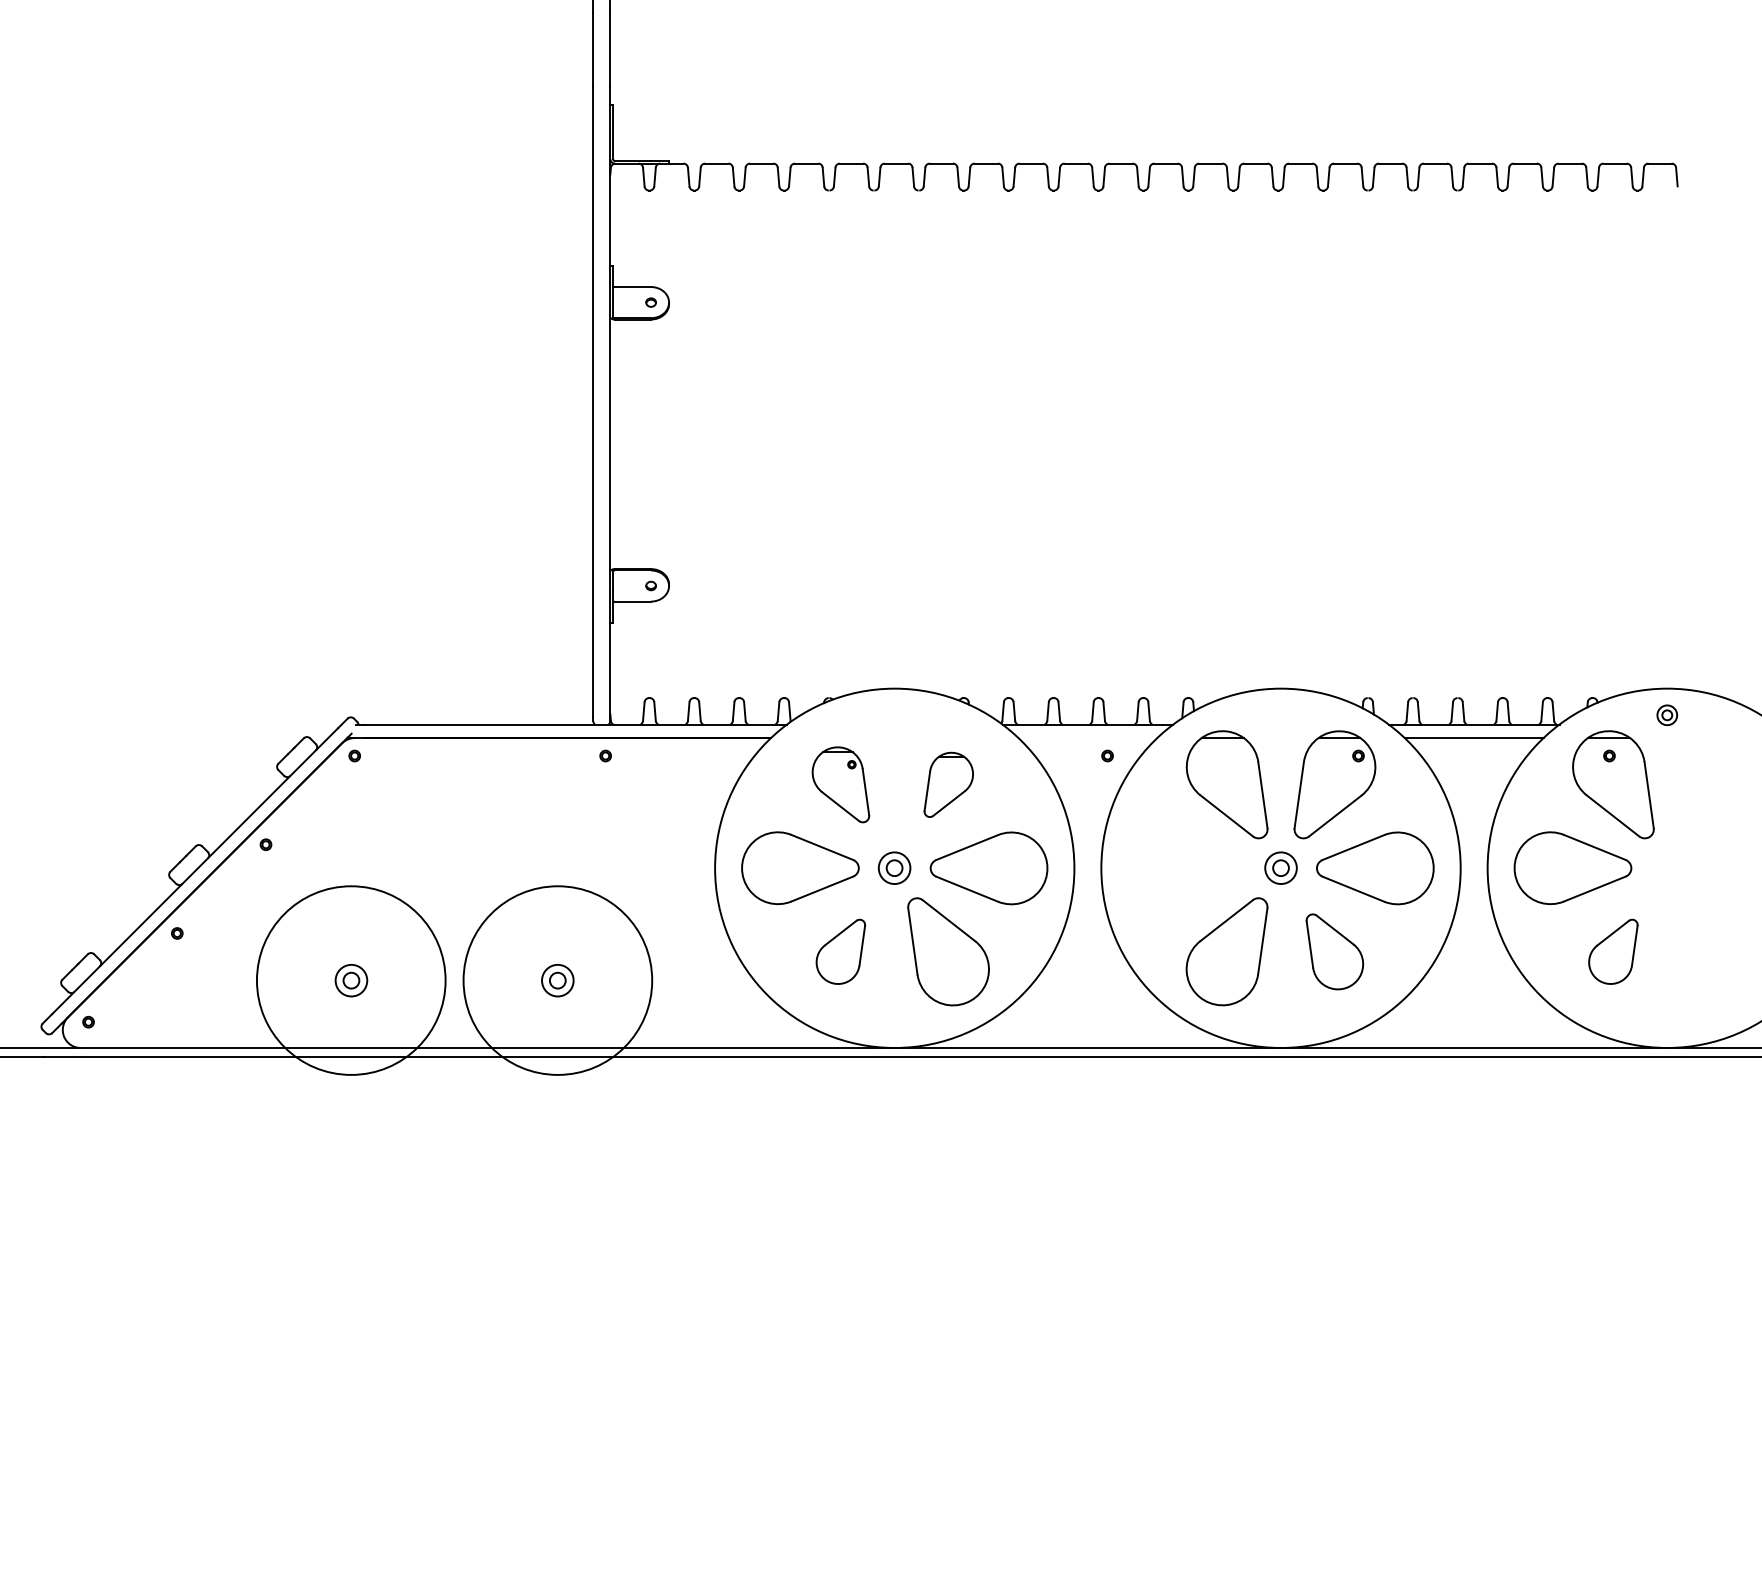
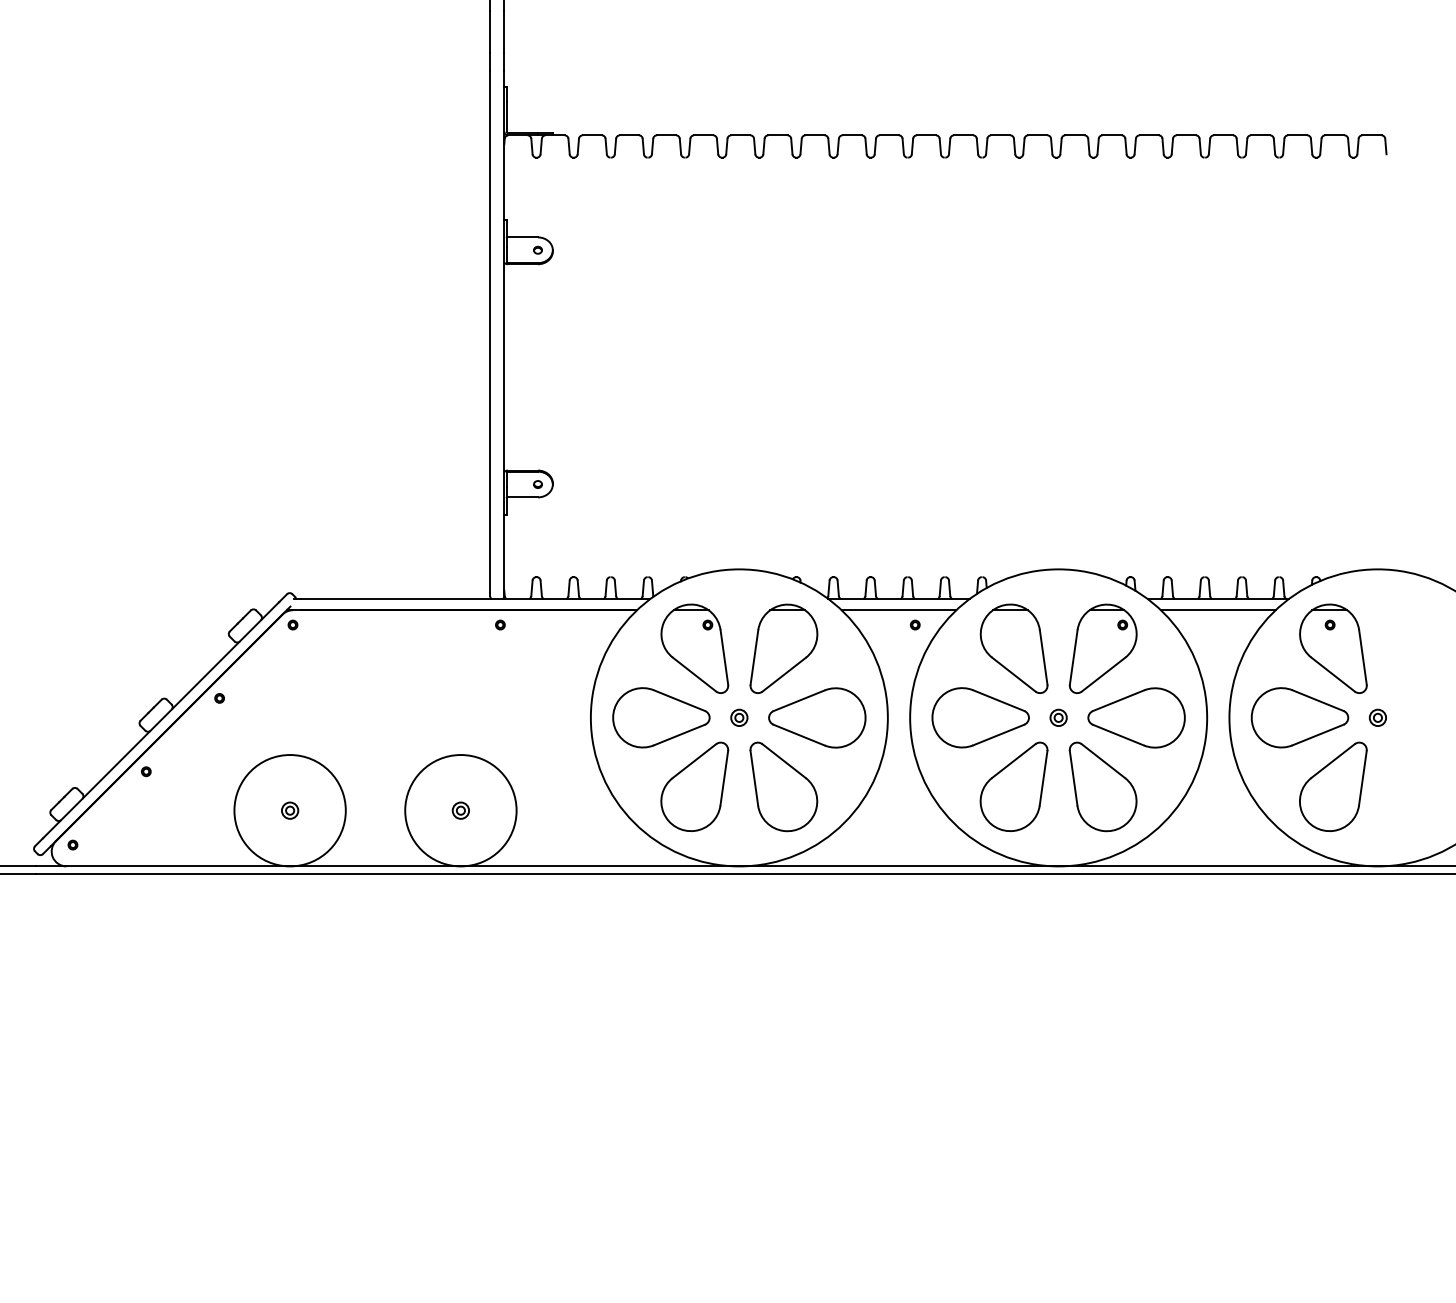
part: (1667, 715) -> (1378, 718), moved
line: (1087, 738) -> (898, 610), added
part: (840, 784) -> (694, 648), size x1.43
part: (948, 784) -> (783, 648), size x1.67
part: (894, 868) -> (739, 718), size x0.62
part: (1186, 868) -> (980, 718), added
part: (1280, 868) -> (1058, 718), size x0.62
part: (840, 951) -> (694, 786), size x1.67
part: (1334, 951) -> (1102, 786), size x1.43
part: (1613, 951) -> (1333, 786), size x1.67
circle: (350, 980) -> (289, 810), size x0.71
part: (350, 980) -> (289, 810), size x0.62
circle: (557, 980) -> (460, 810), size x0.71
part: (557, 980) -> (460, 810), size x0.62

